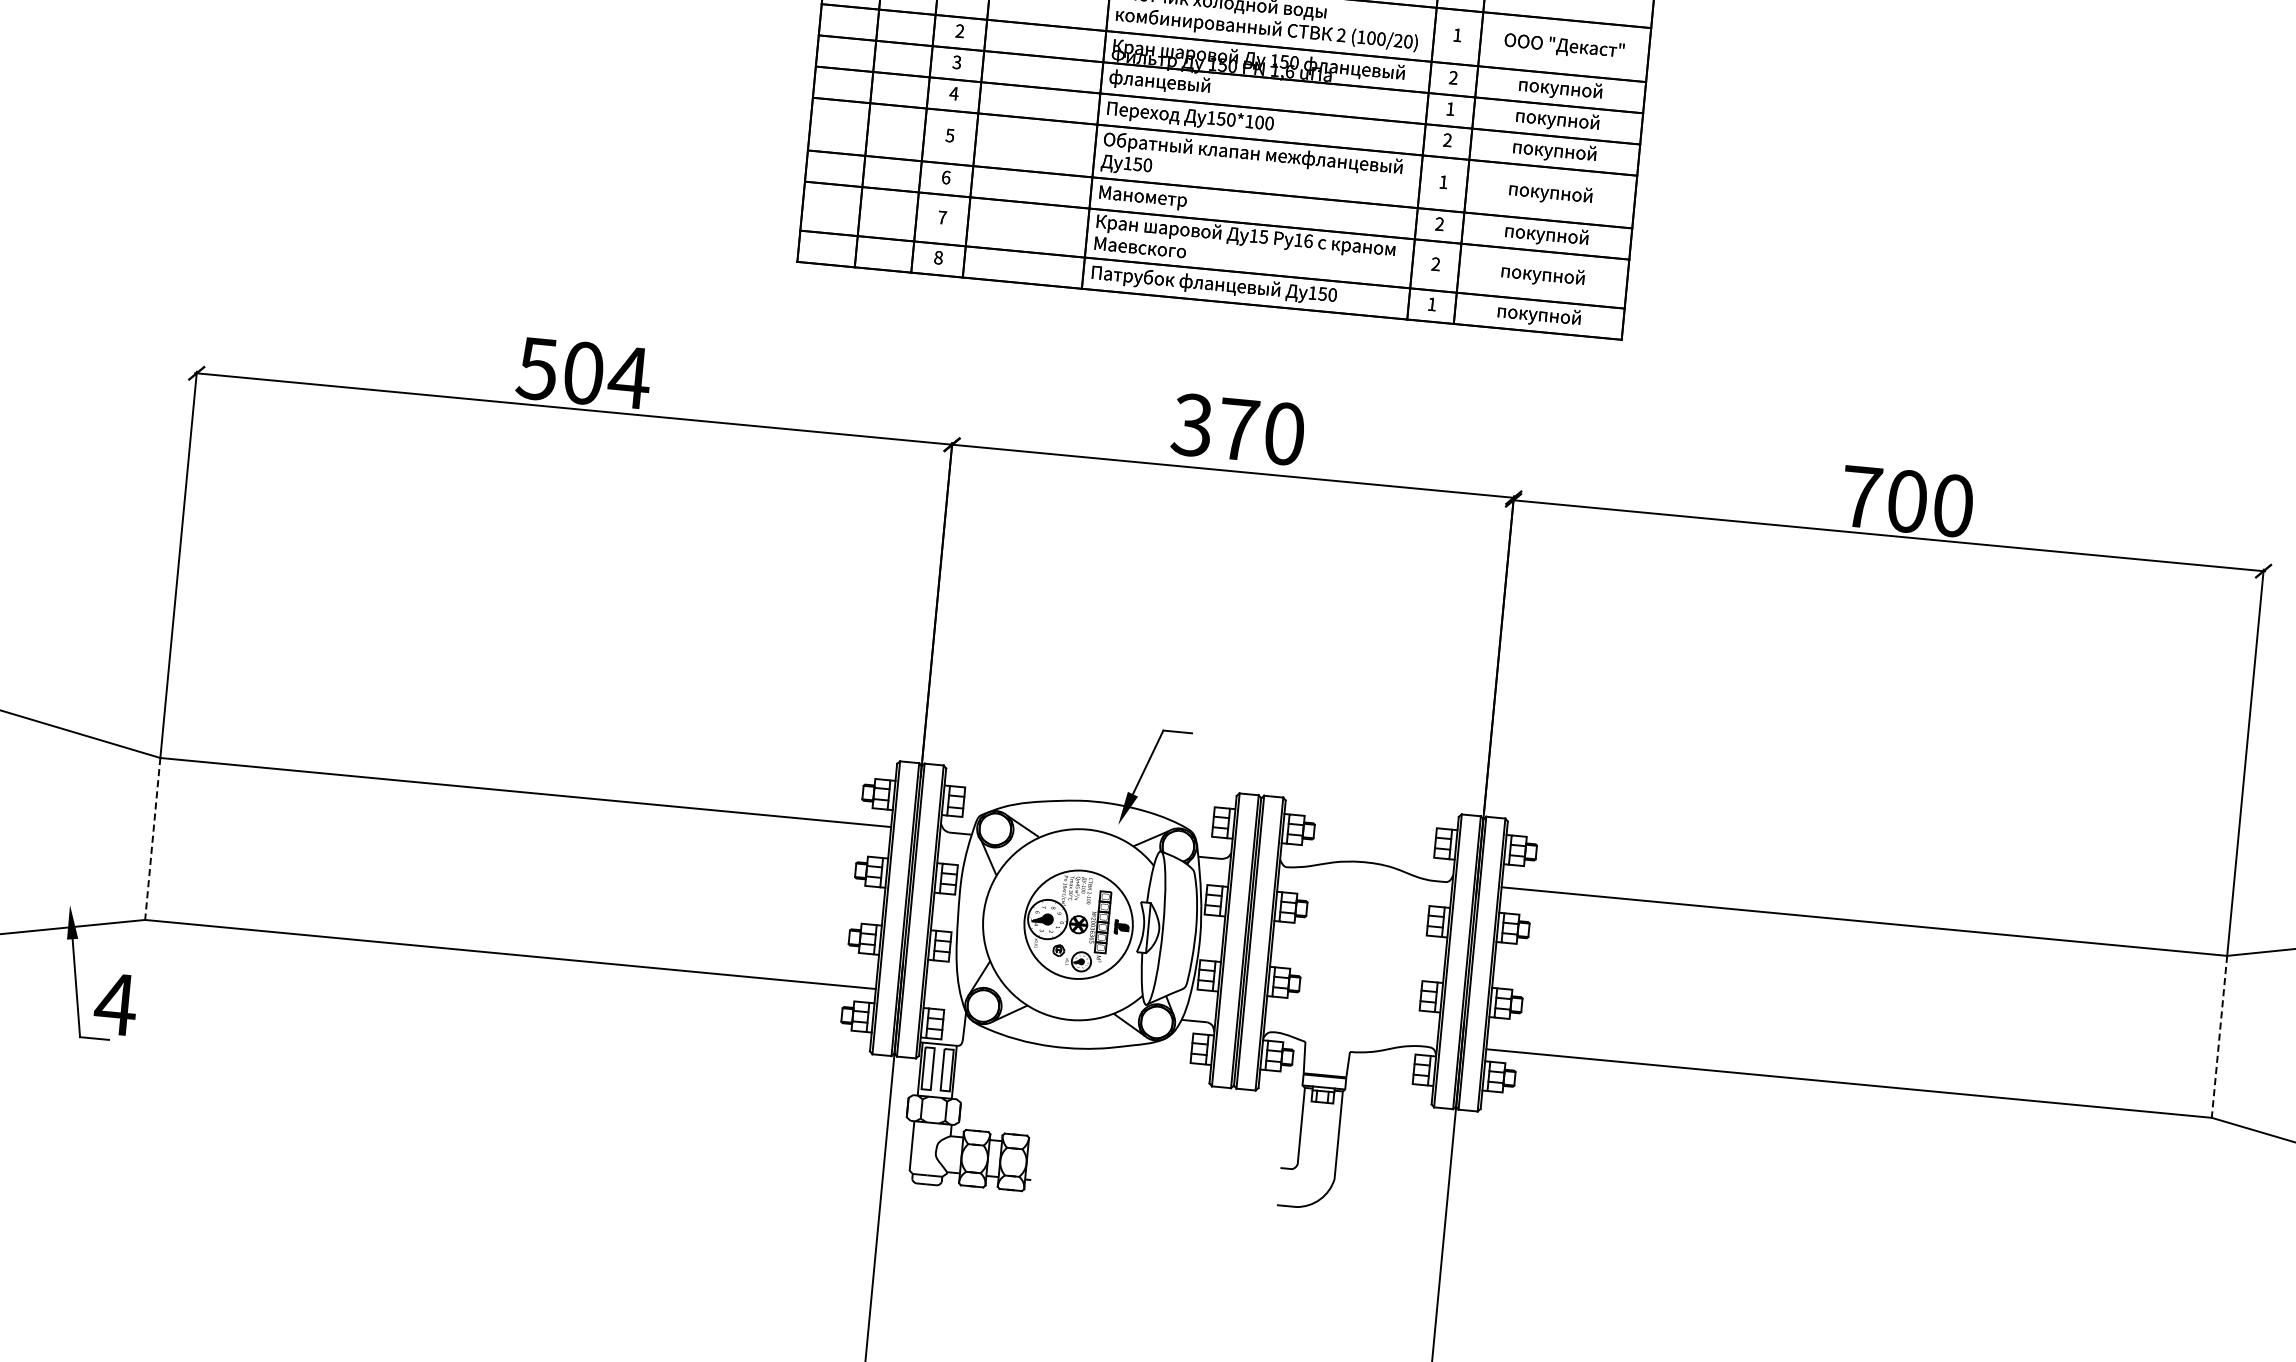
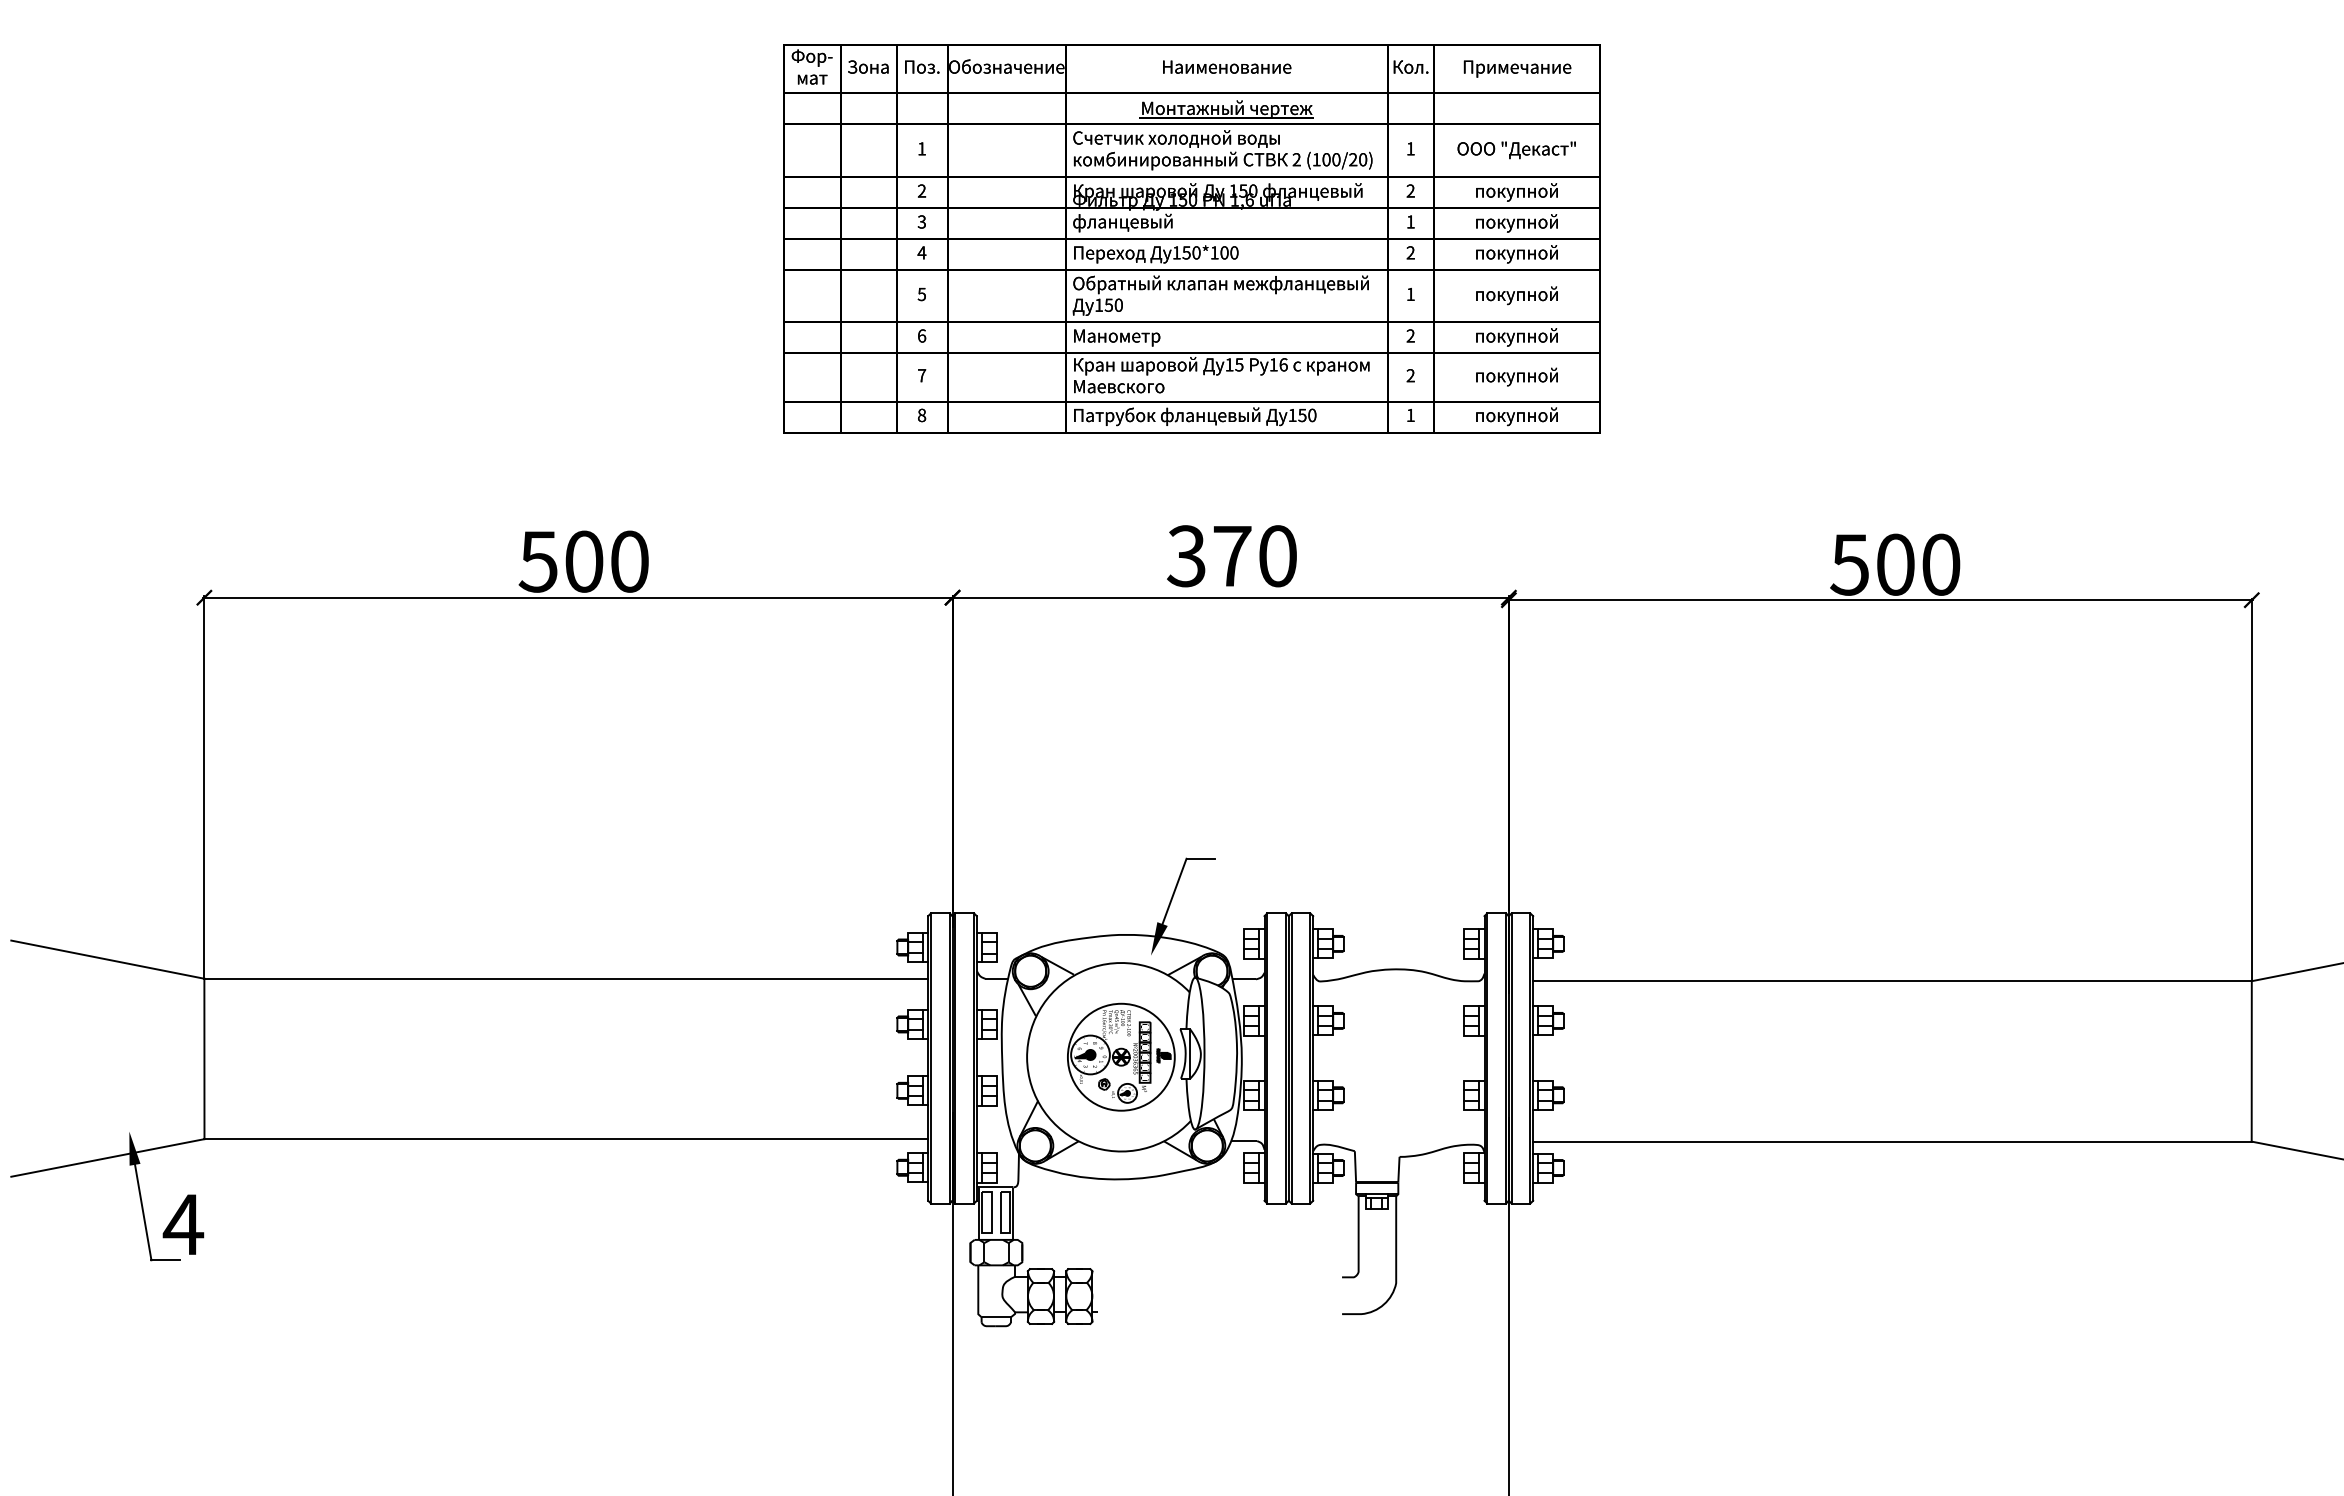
text: (629, 377) -> (629, 561), 504 -> 500
text: (1860, 496) -> (1849, 564), 700 -> 500
line: (152, 839) -> (204, 1059), dashed -> solid
line: (2219, 1036) -> (2251, 1061), dashed -> solid

